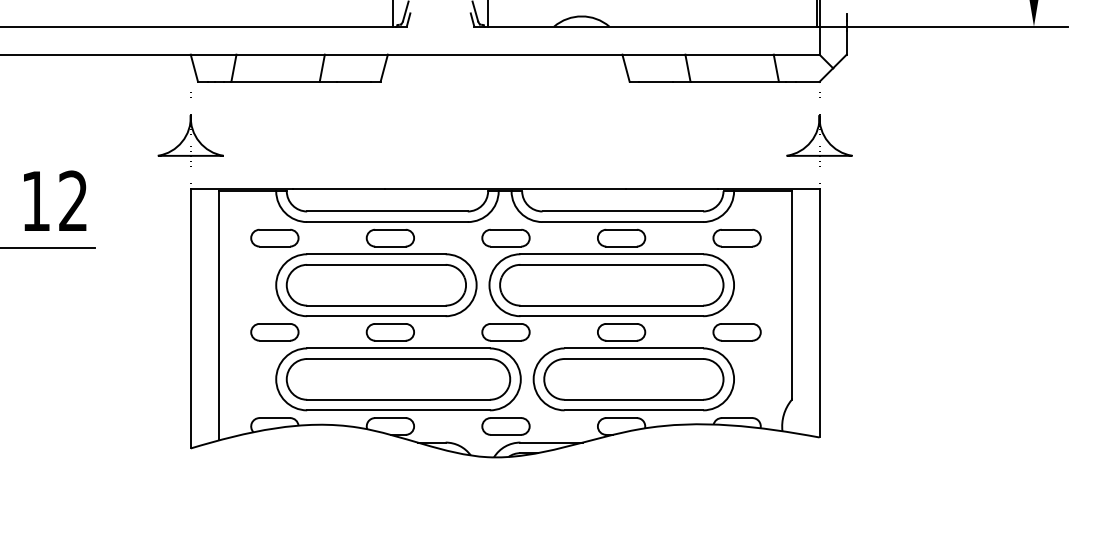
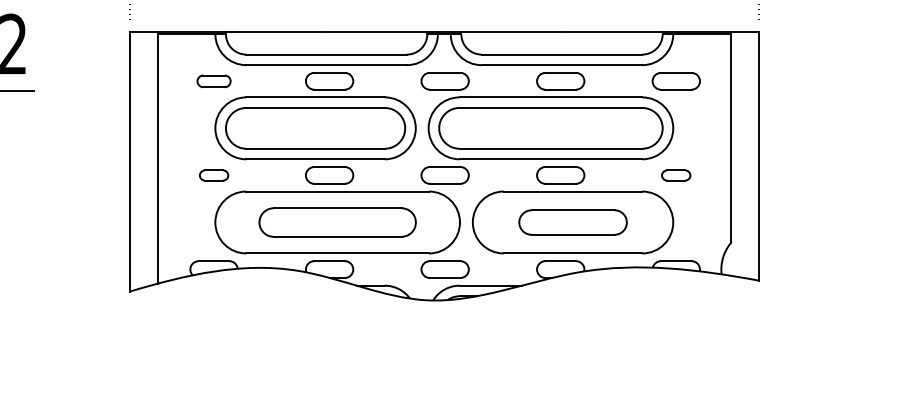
part: (274, 238) -> (213, 81), size x0.7
part: (274, 332) -> (213, 175), size x0.6
part: (736, 332) -> (675, 175), size x0.6
part: (398, 379) -> (337, 222), size x0.7
part: (633, 379) -> (572, 222), size x0.6

